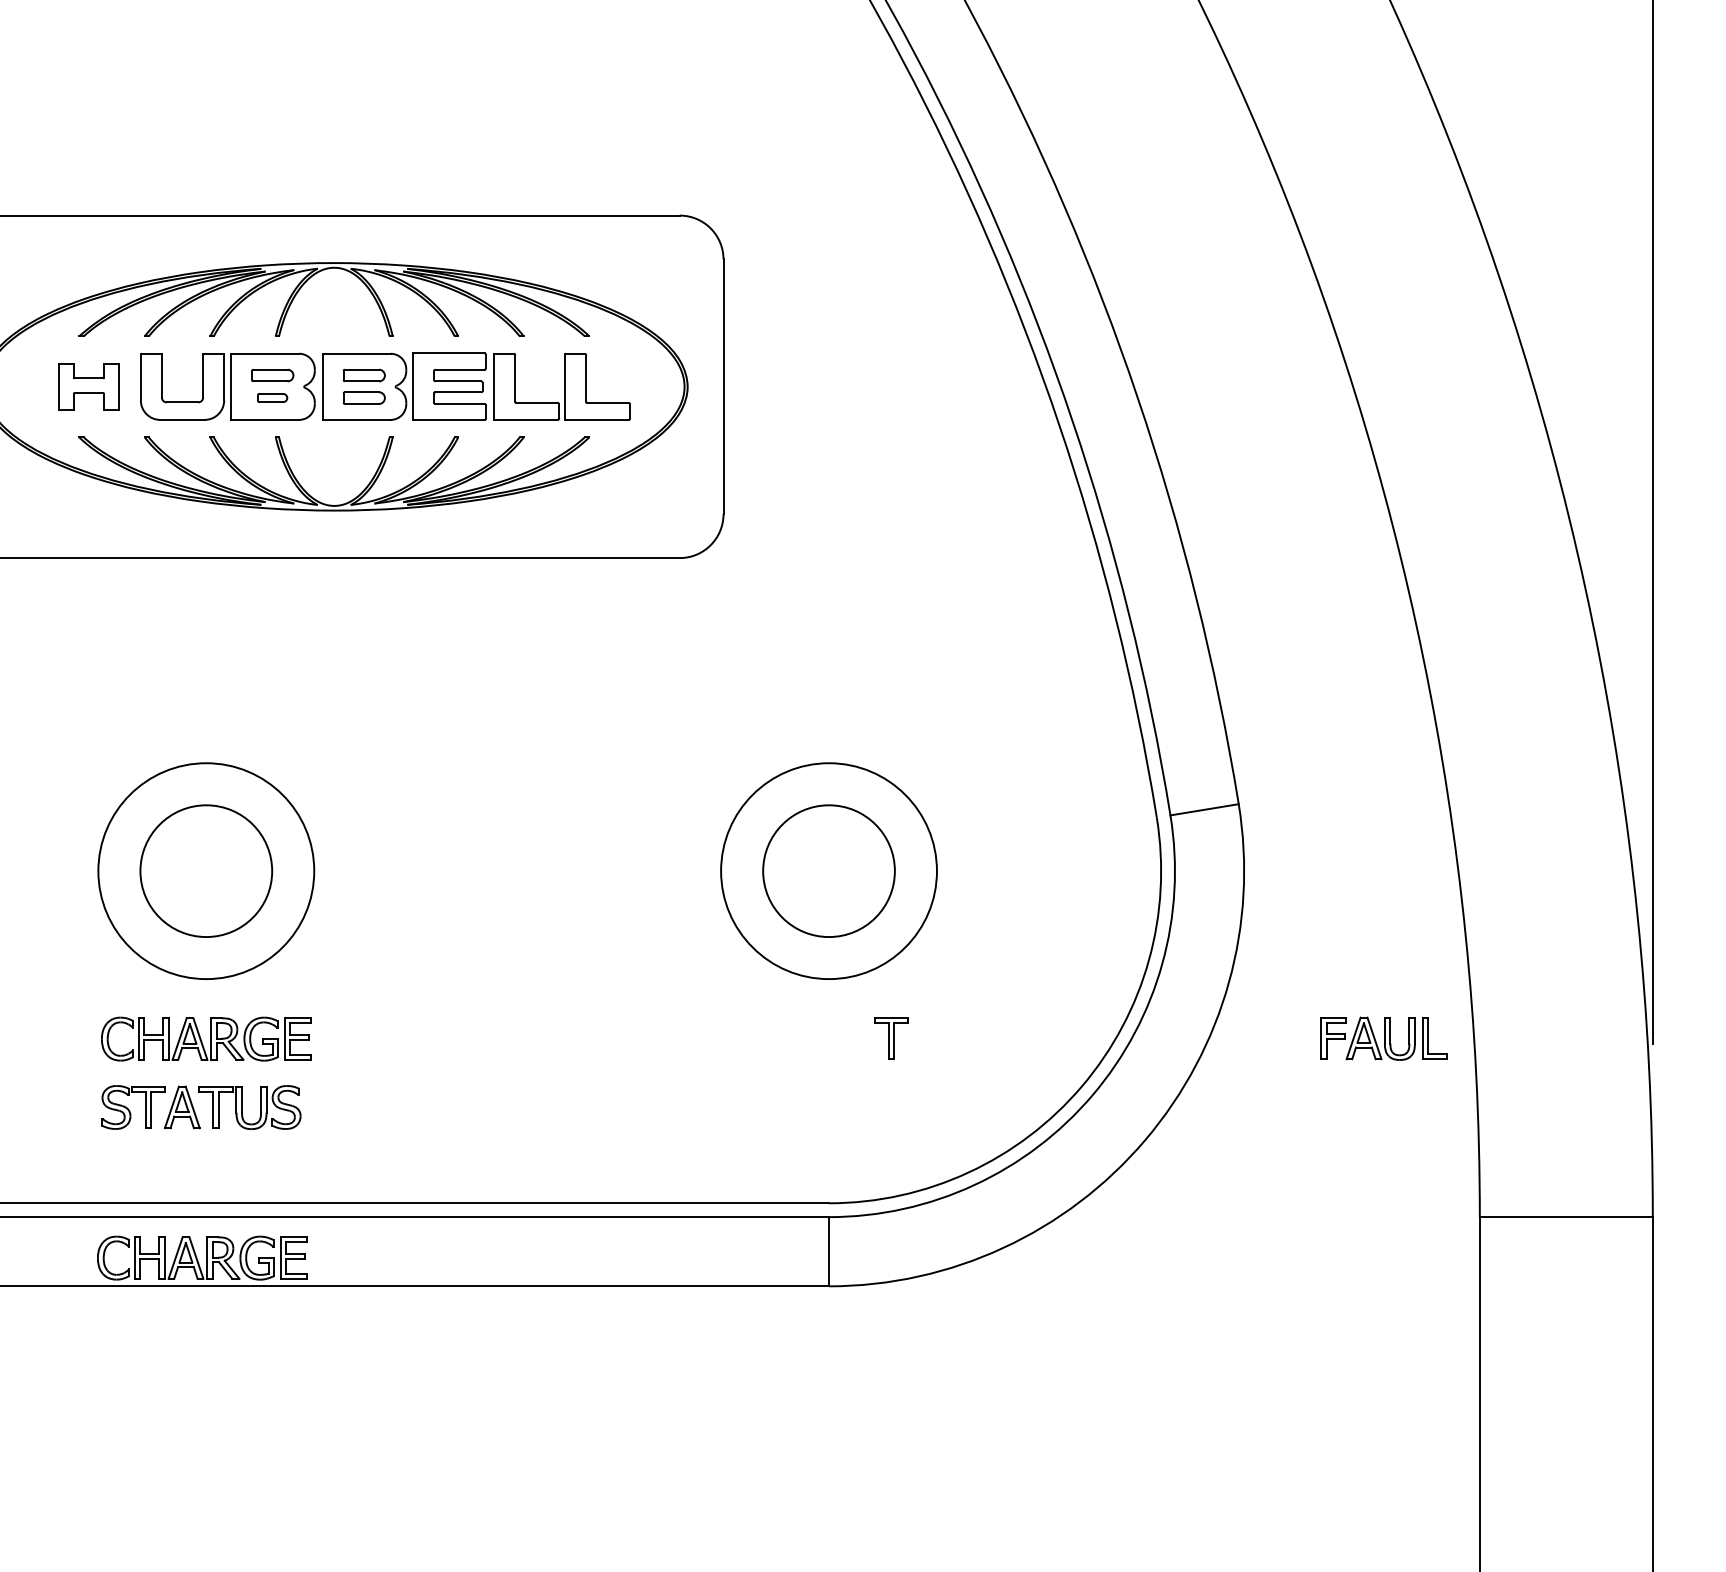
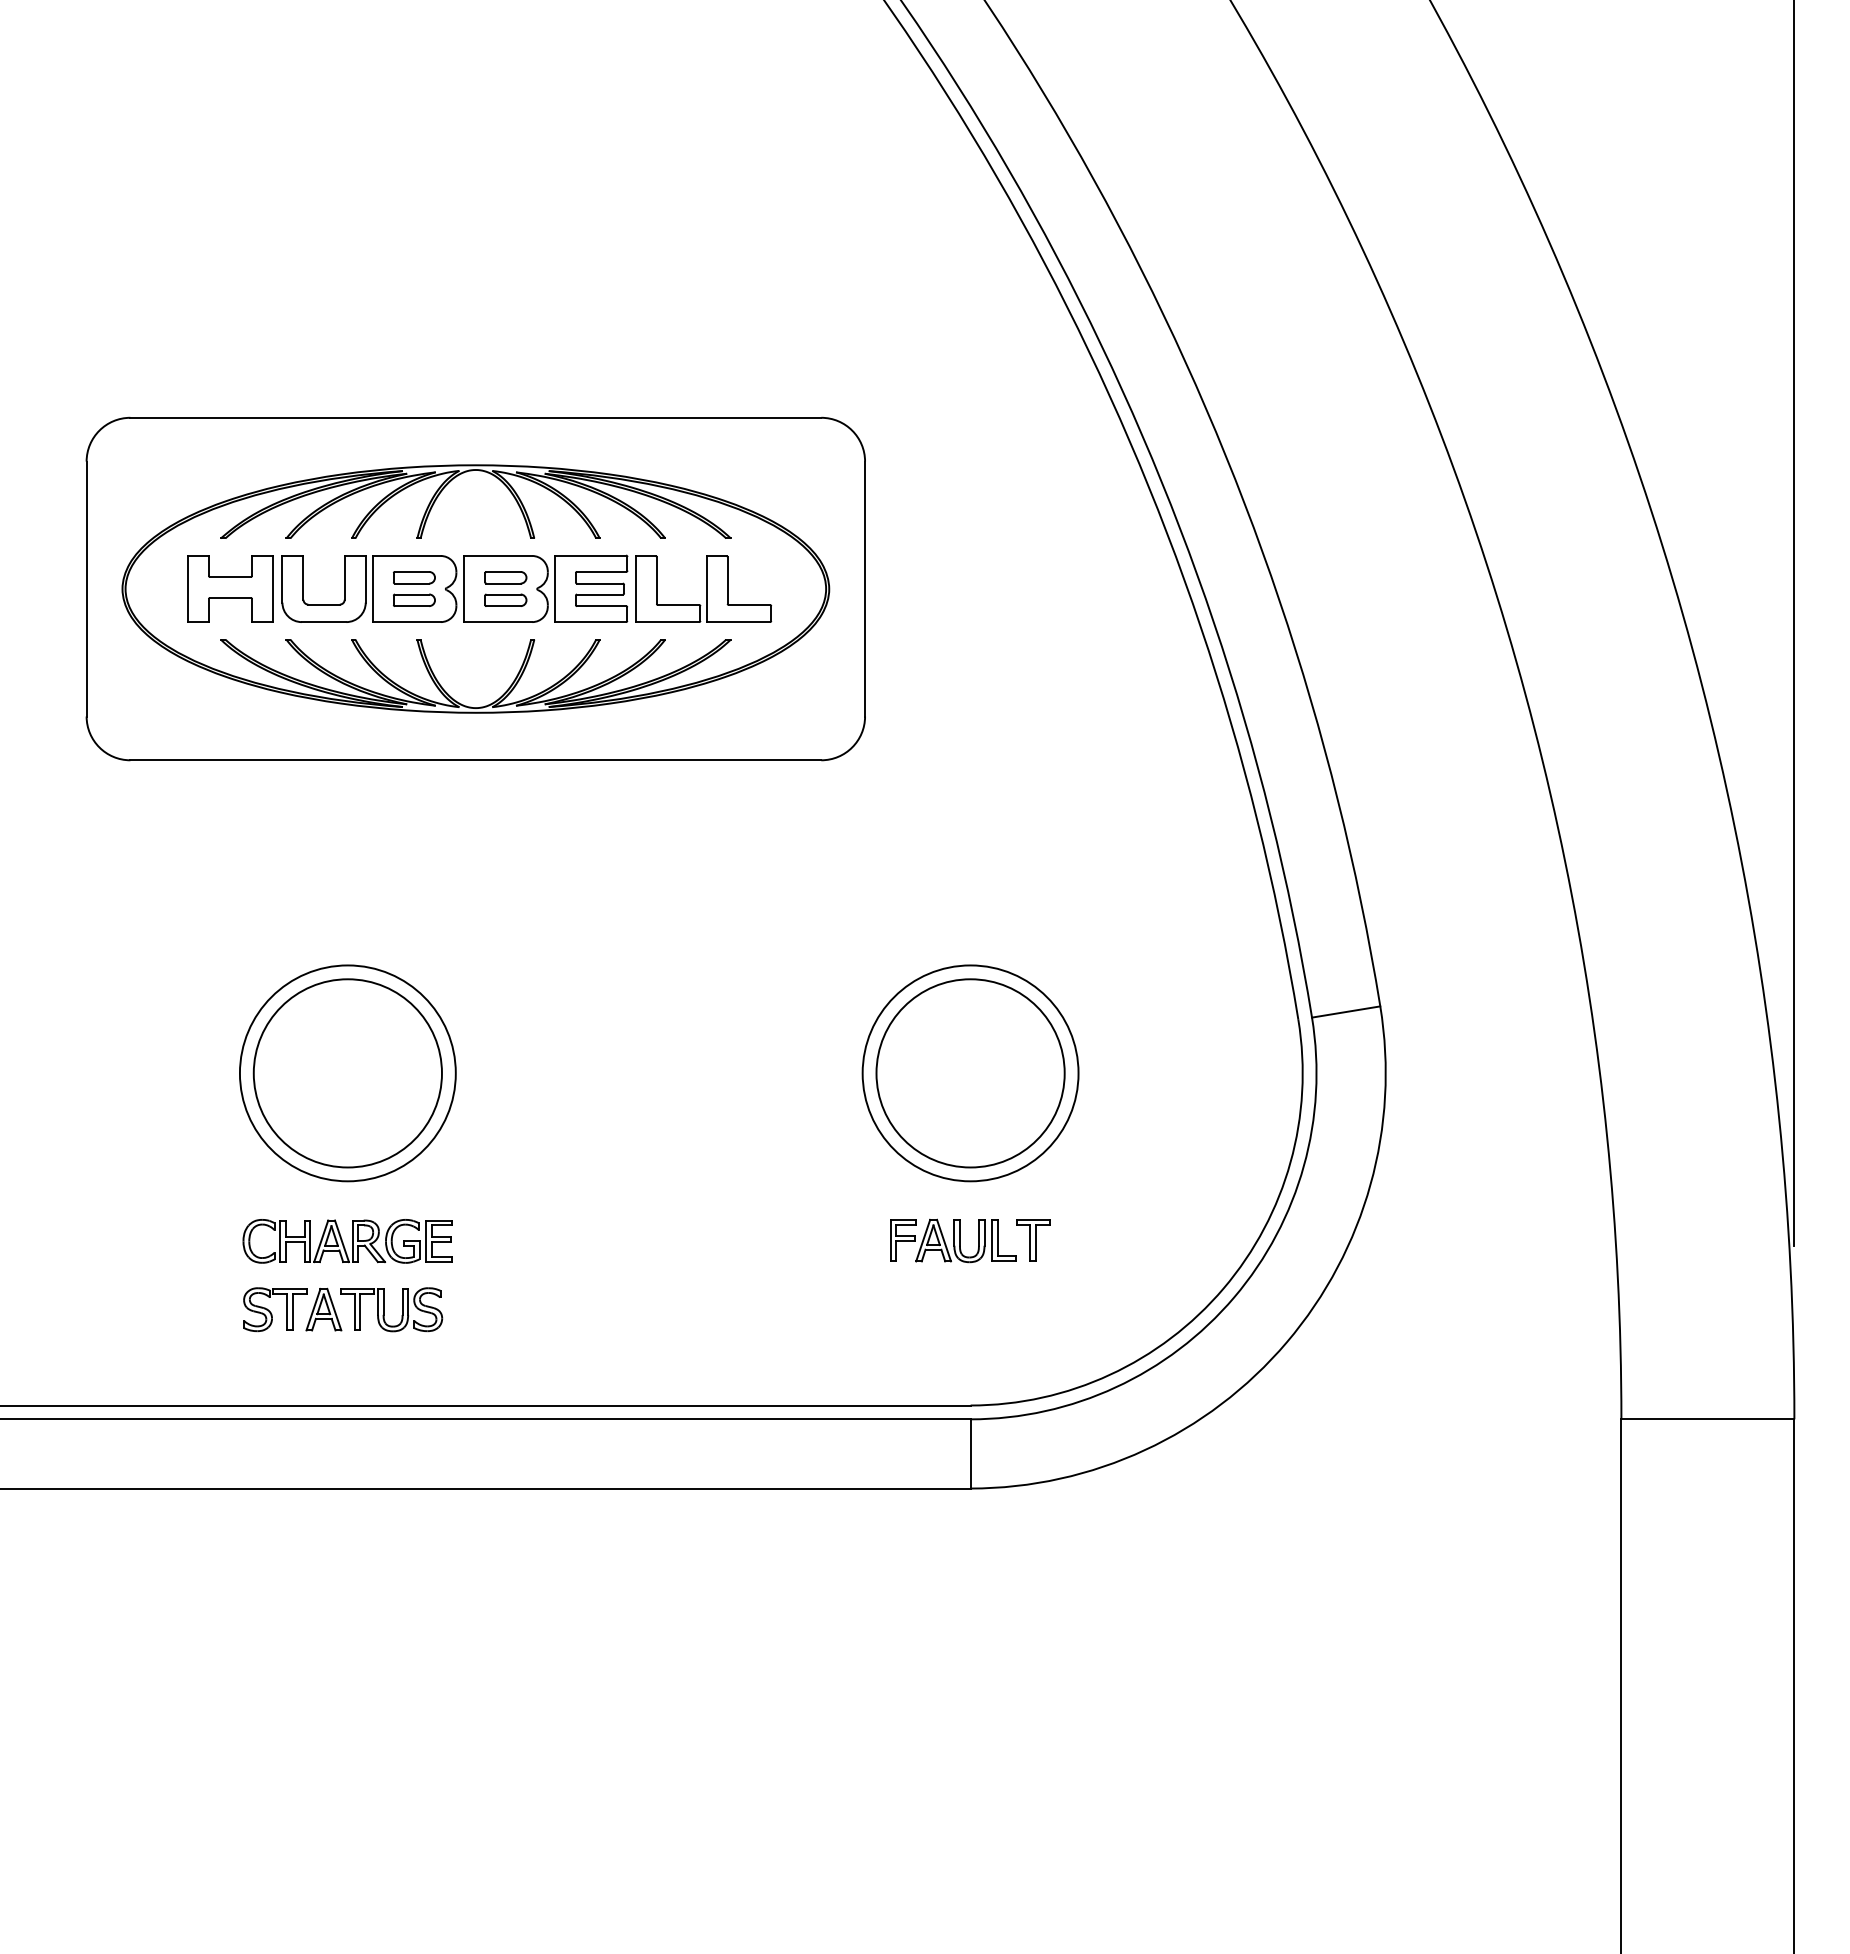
part: (88, 386) -> (230, 588), size x1.43
part: (272, 397) -> (414, 599), size x1.43
circle: (205, 871) -> (347, 1073), size x1.43
circle: (828, 871) -> (970, 1073), size x1.43
part: (1383, 1038) -> (953, 1240), moved
part: (201, 1258) -> (343, 1460), removed

